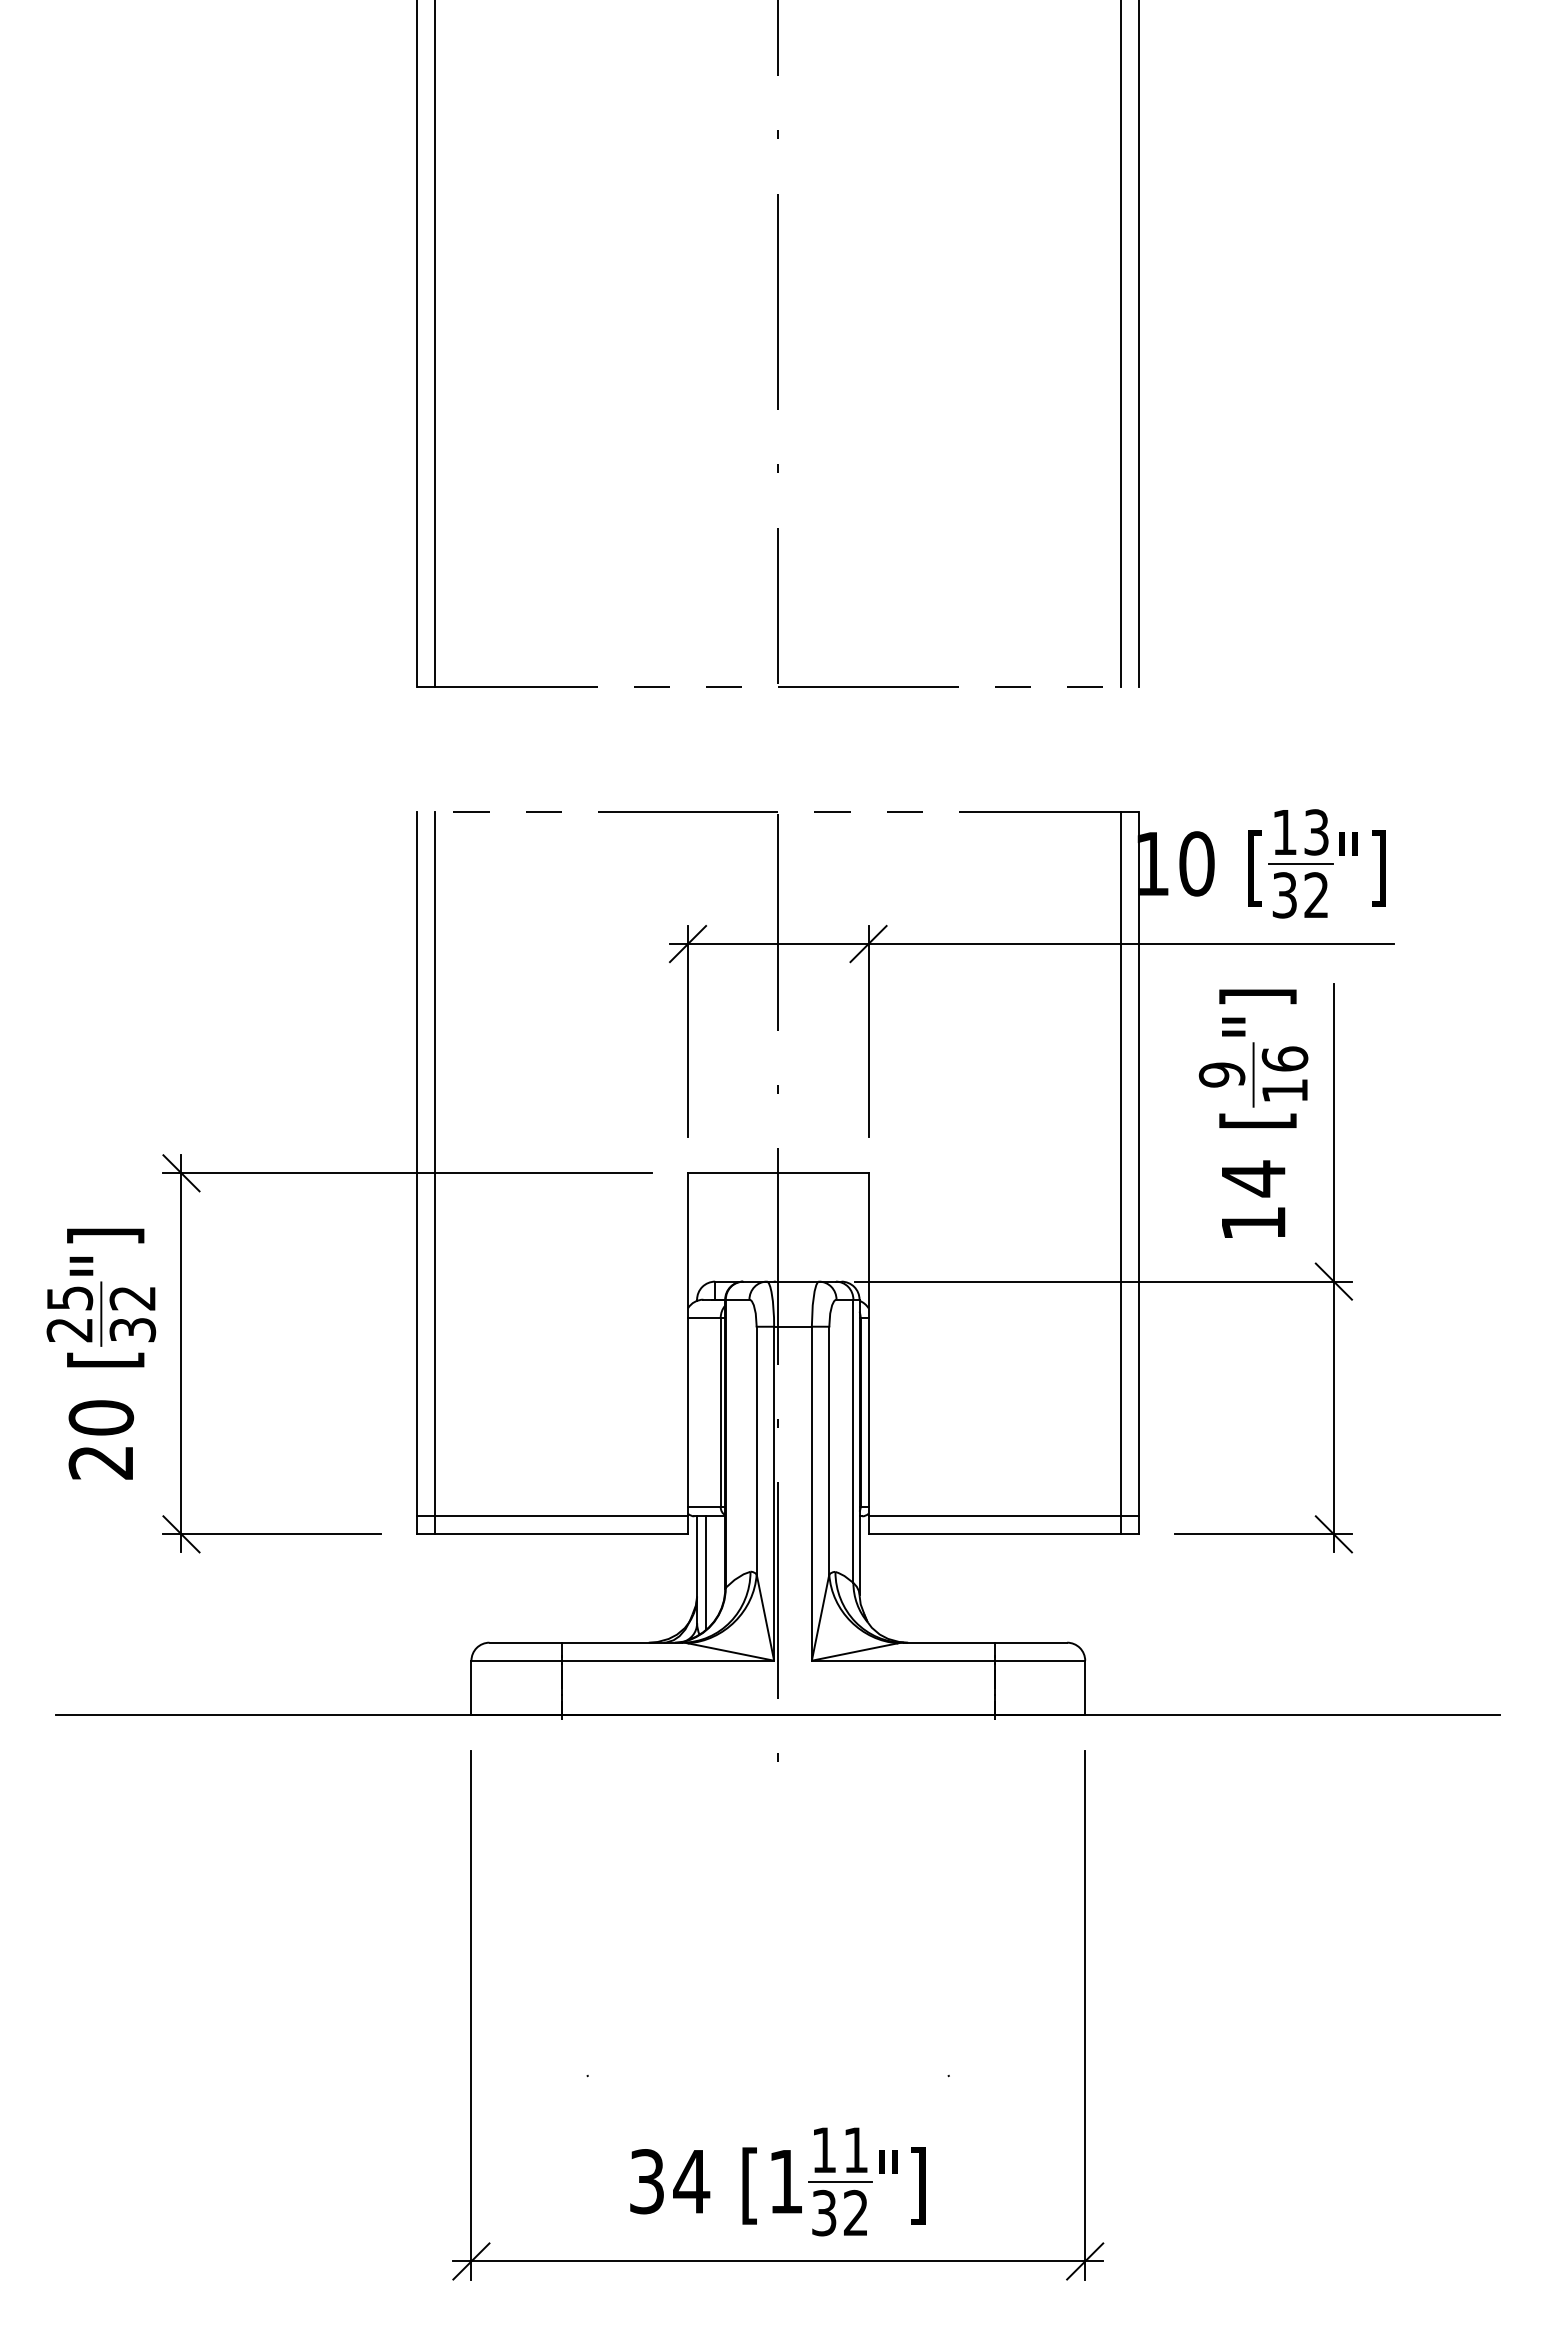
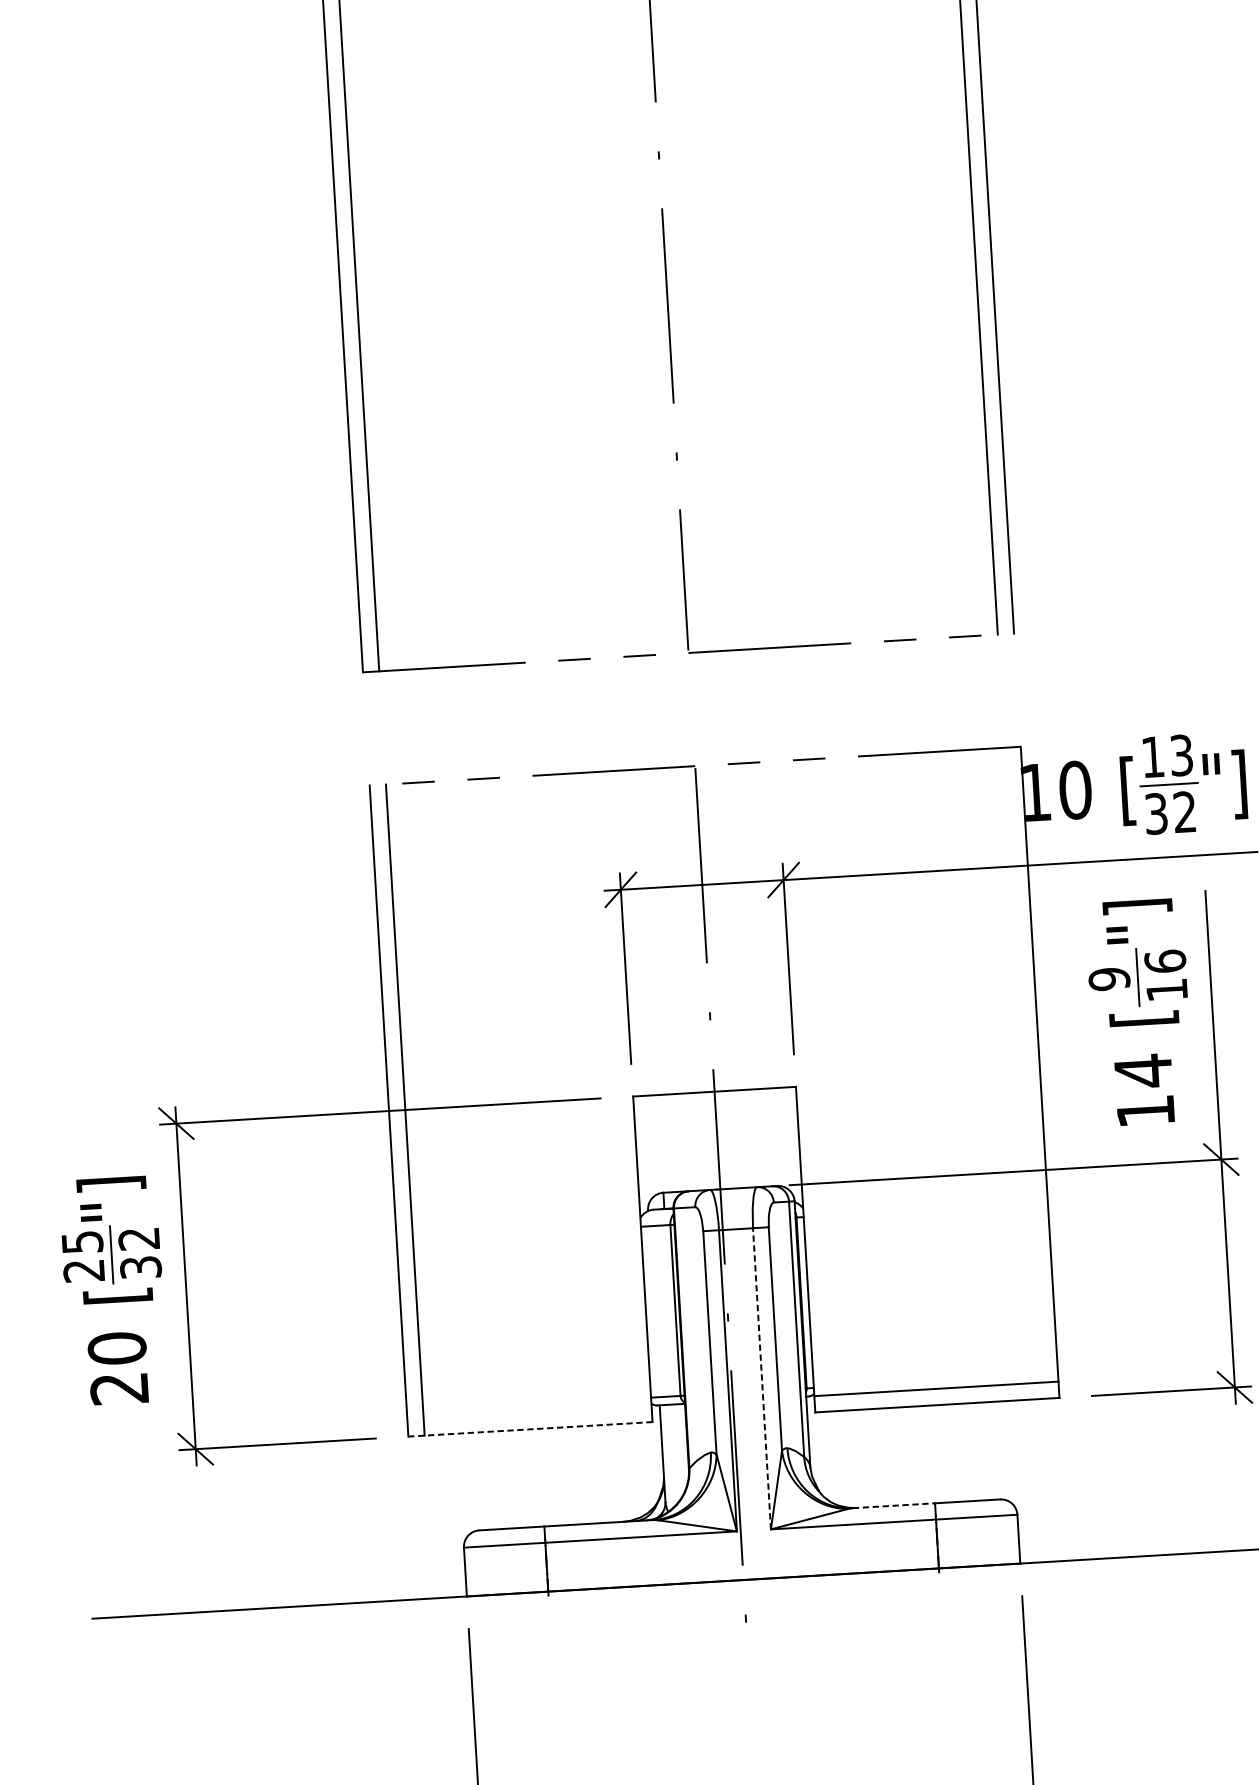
line: (1121, 1173) -> (1024, 1073), removed
line: (811, 1493) -> (761, 1378), solid -> dashed
line: (552, 1516) -> (529, 1413), removed
line: (552, 1534) -> (530, 1429), solid -> dashed
line: (706, 1572) -> (671, 1455), removed
line: (949, 1642) -> (894, 1505), solid -> dashed

